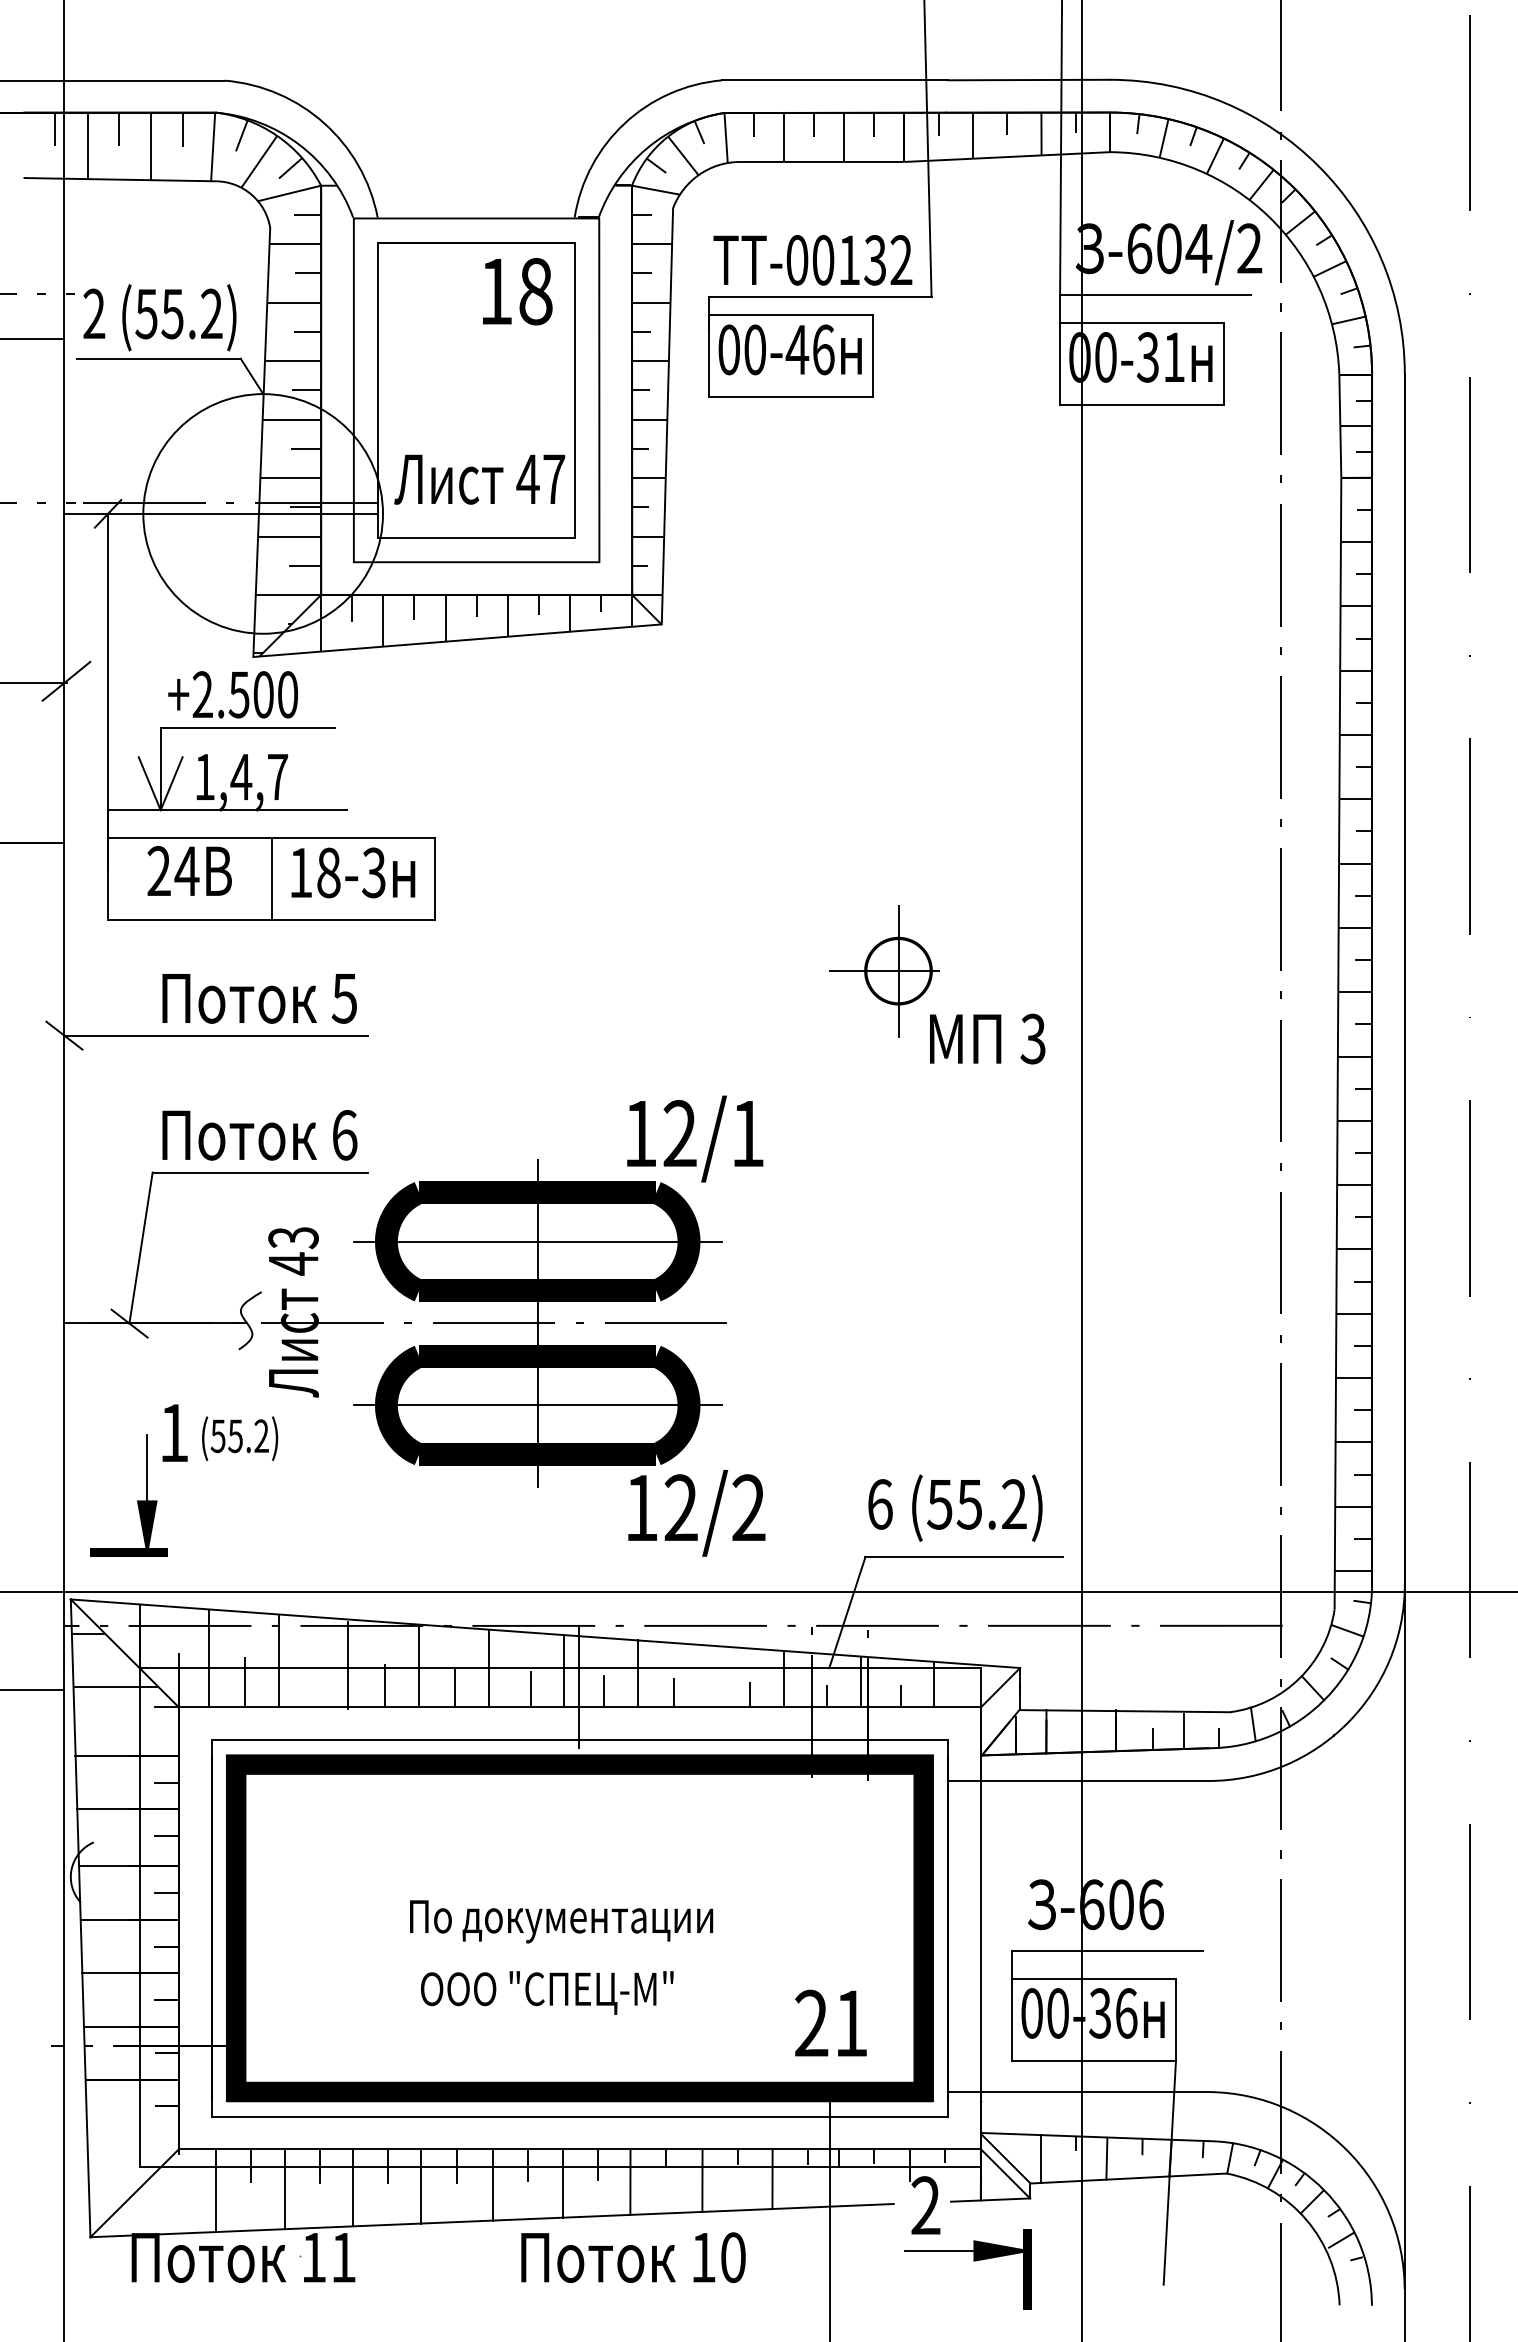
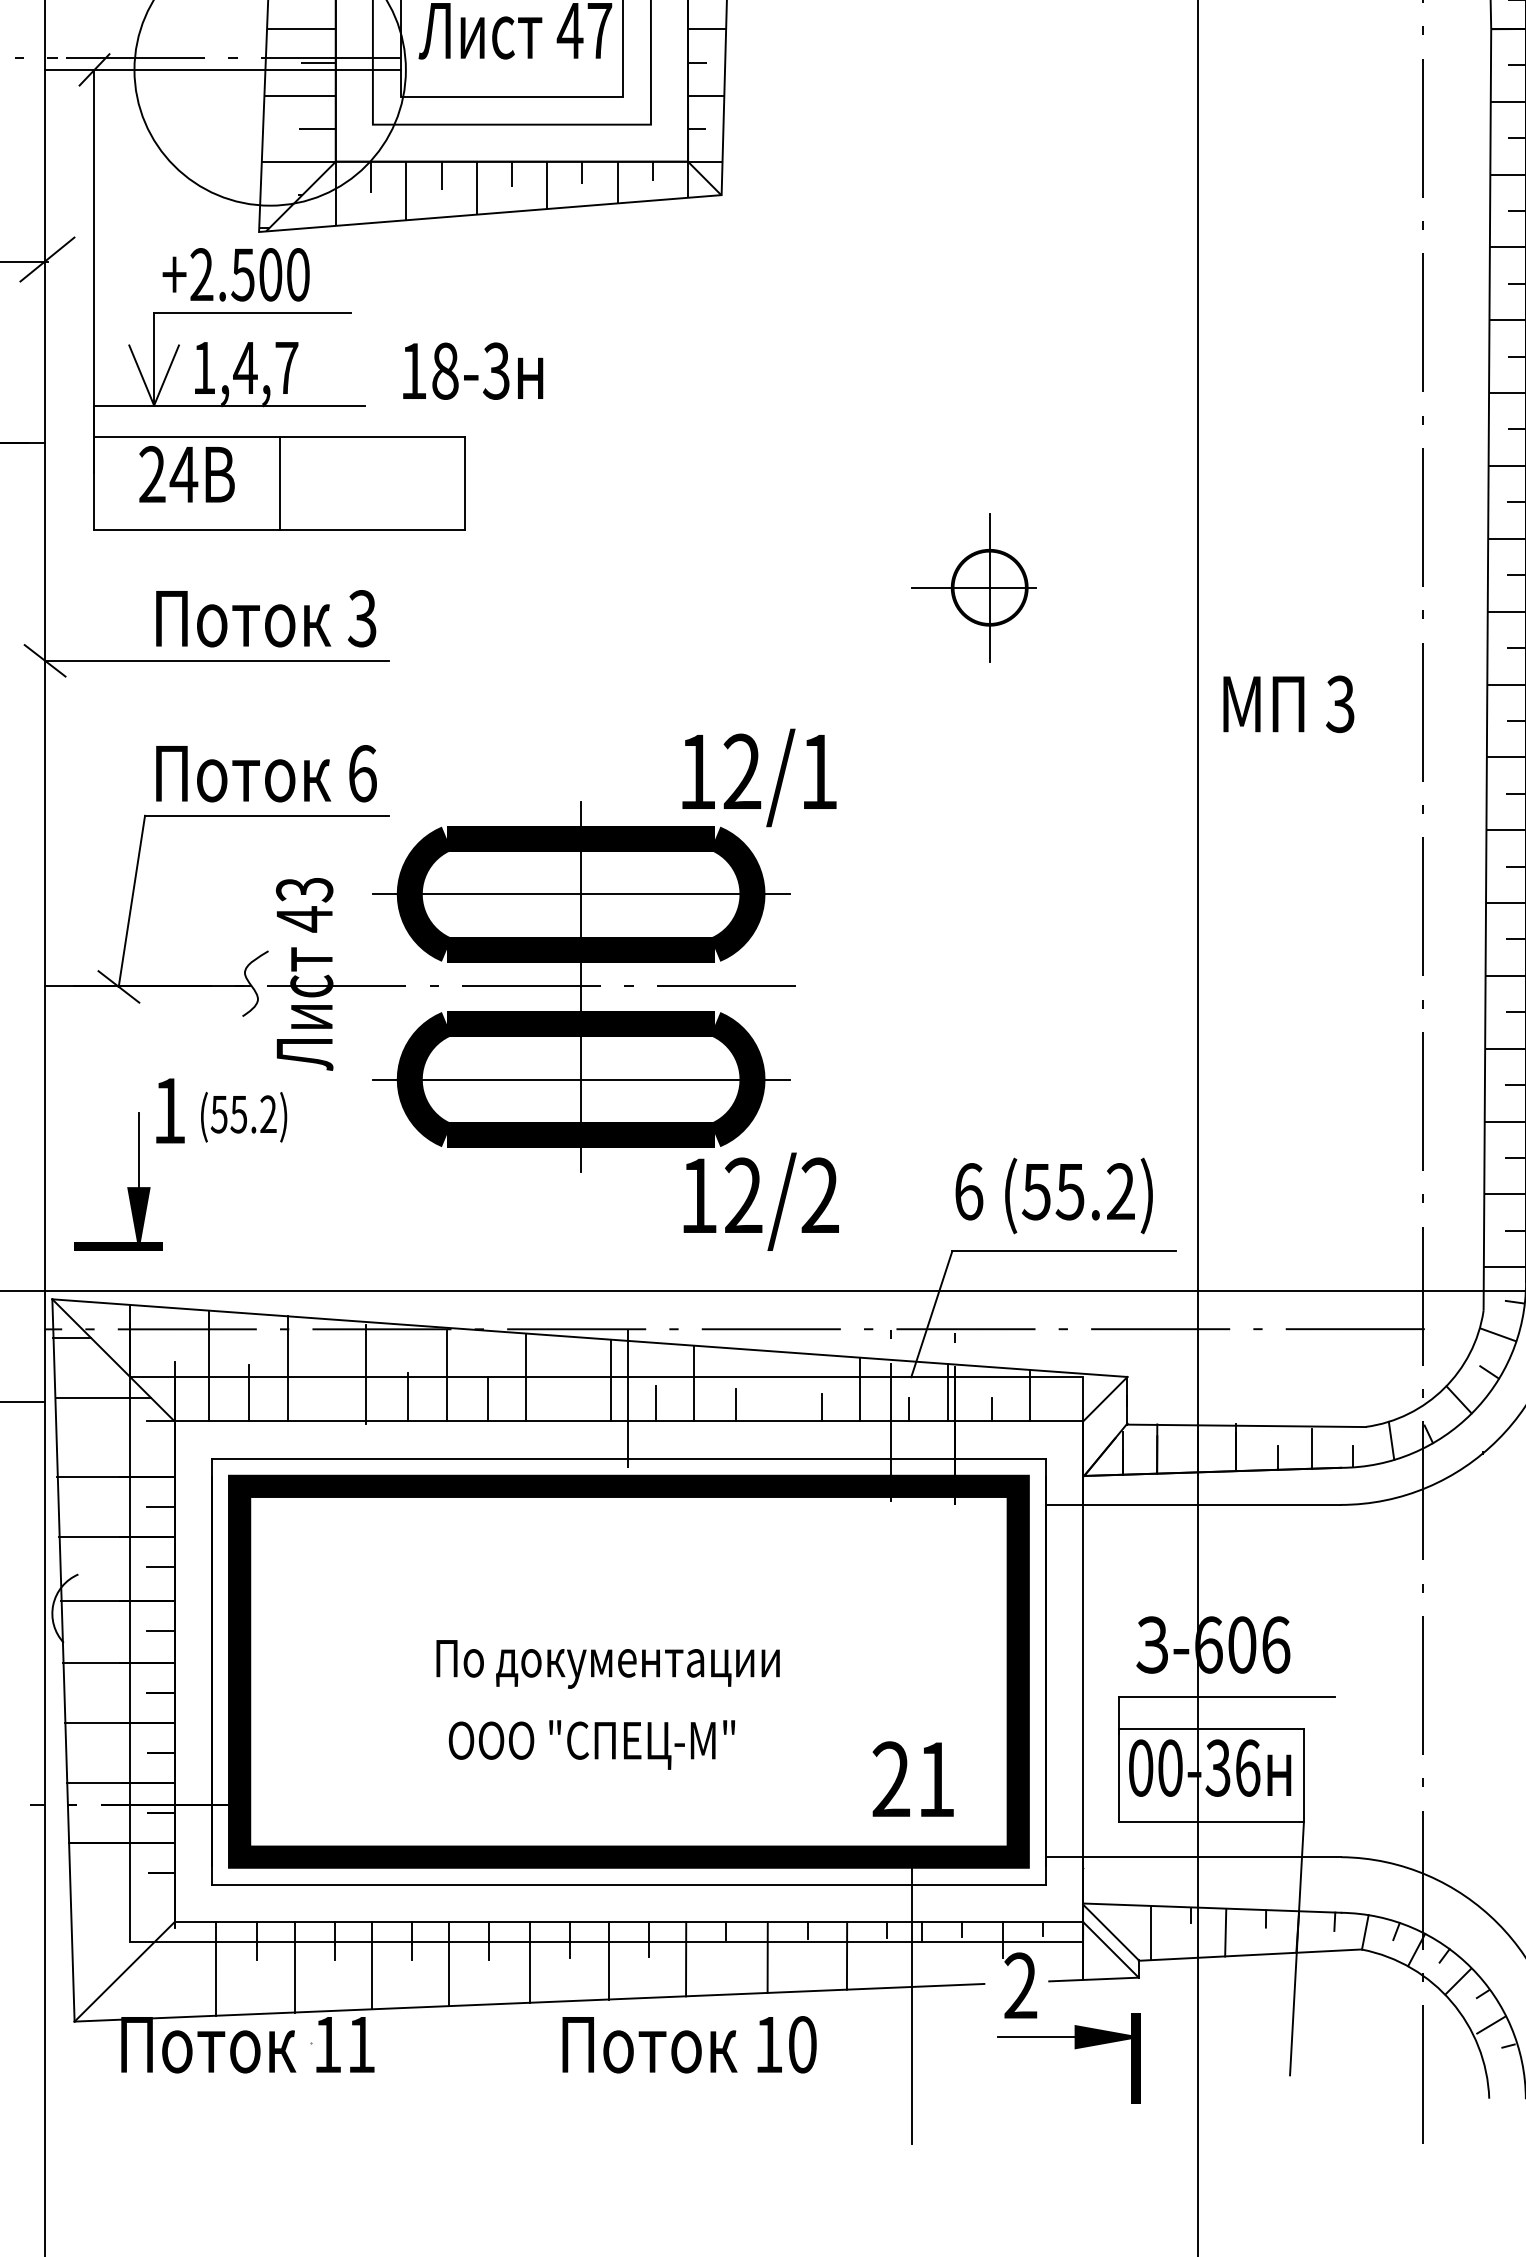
text: (353, 872) -> (473, 370), moved
text: (343, 998) -> (361, 618), 5 -> 3
text: (987, 1038) -> (1288, 703), moved
line: (530, 1689) -> (572, 1401), removed

